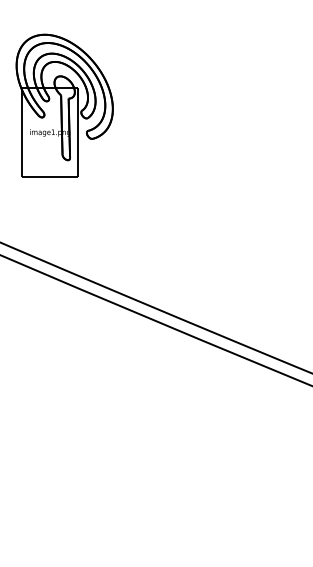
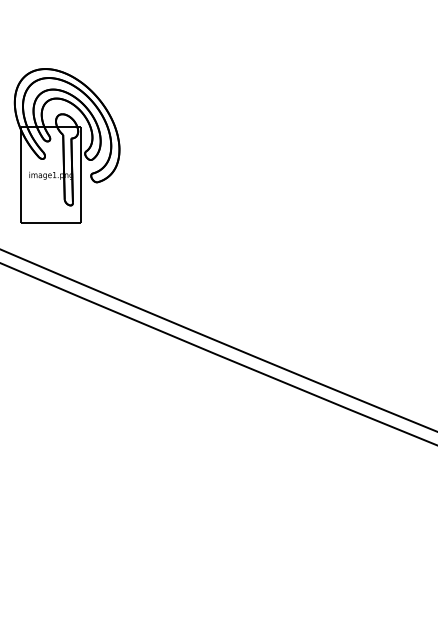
part: (64, 105) -> (66, 145), moved

